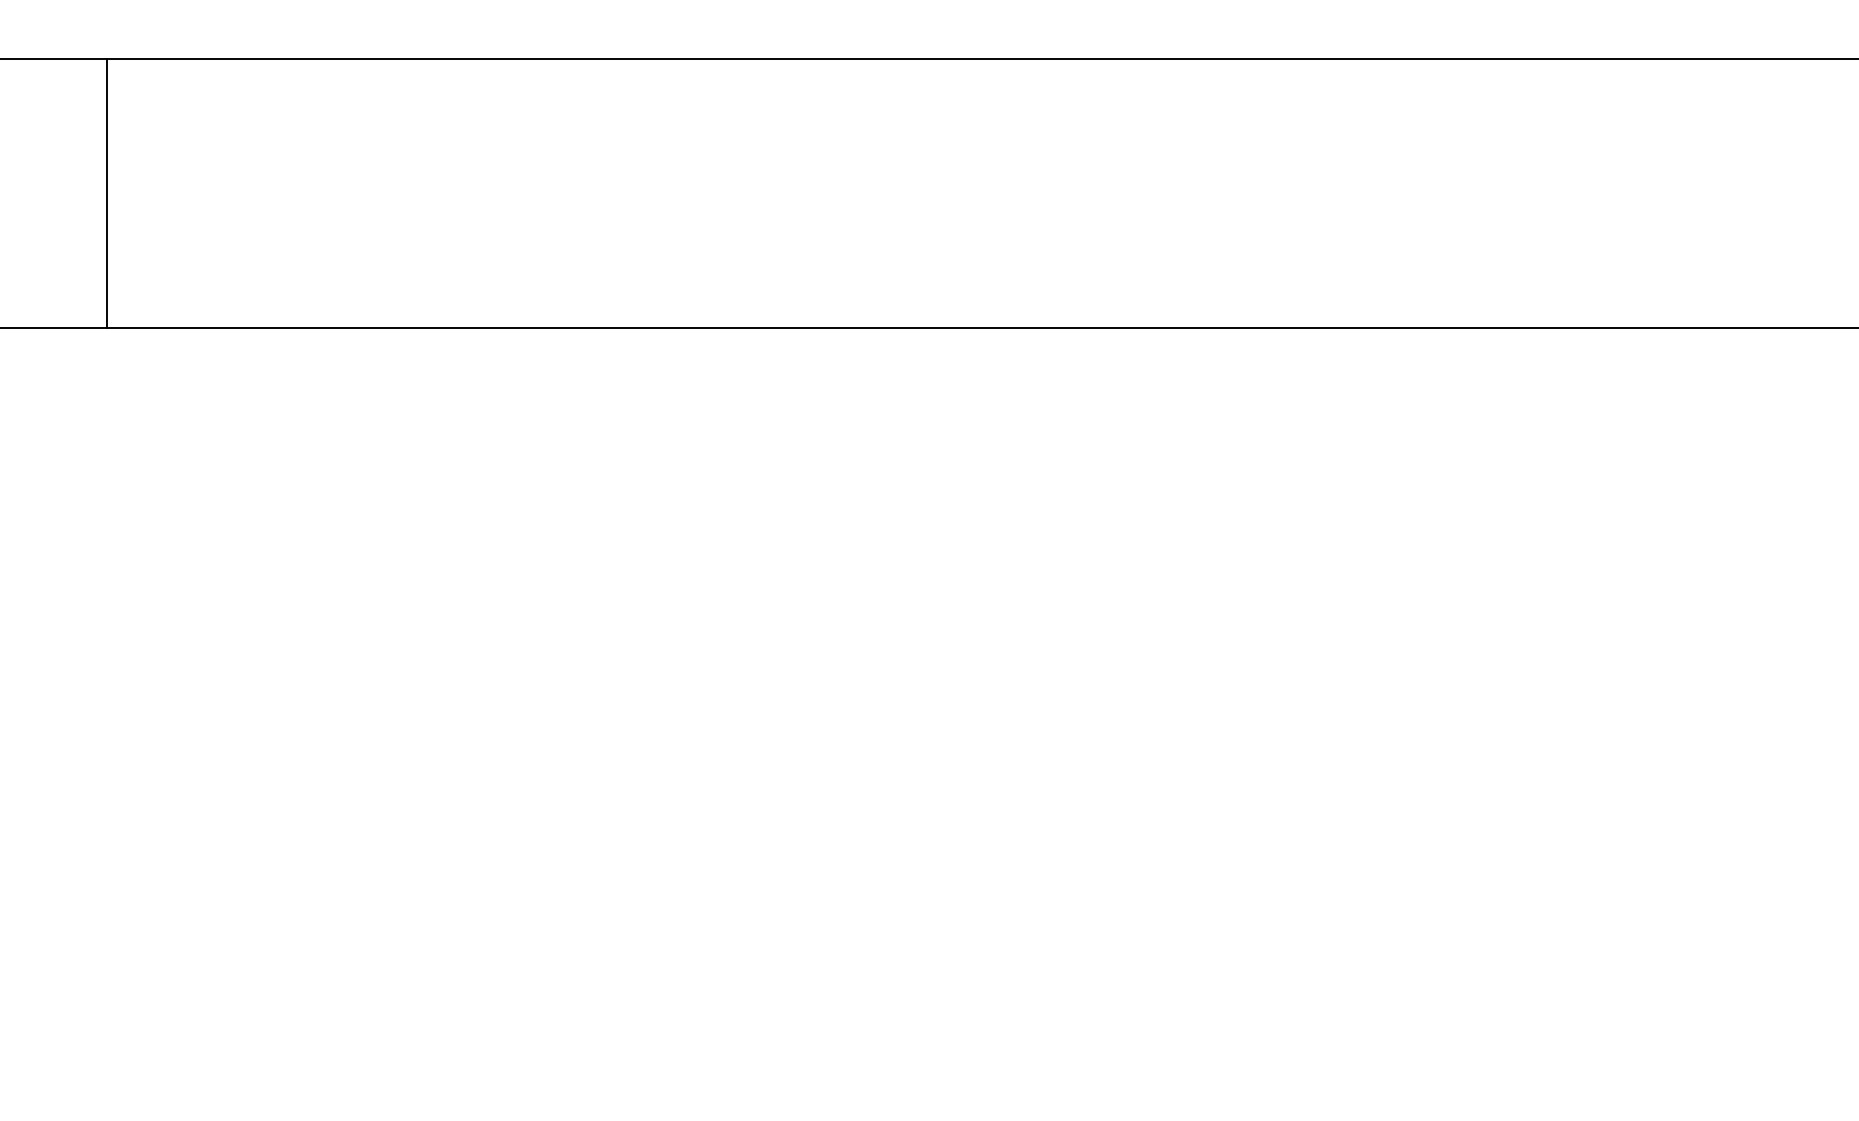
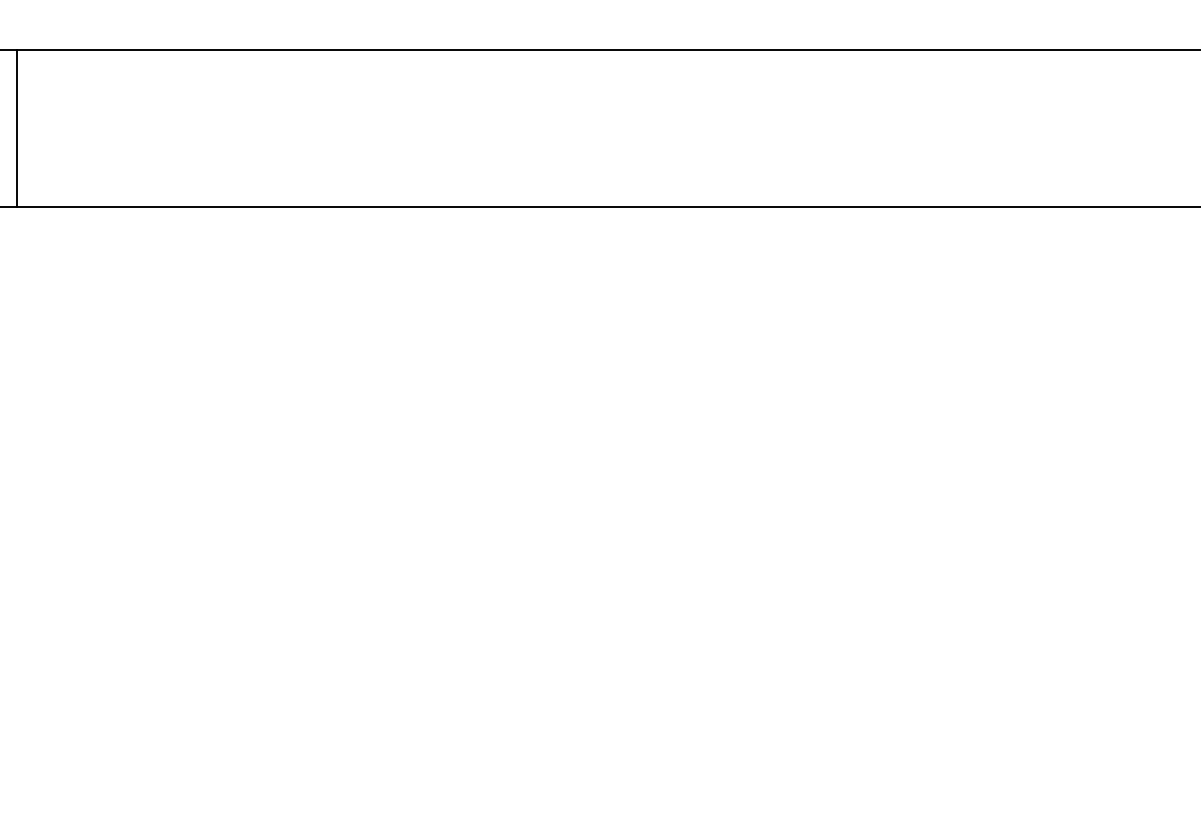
line: (107, 193) -> (17, 128), moved

